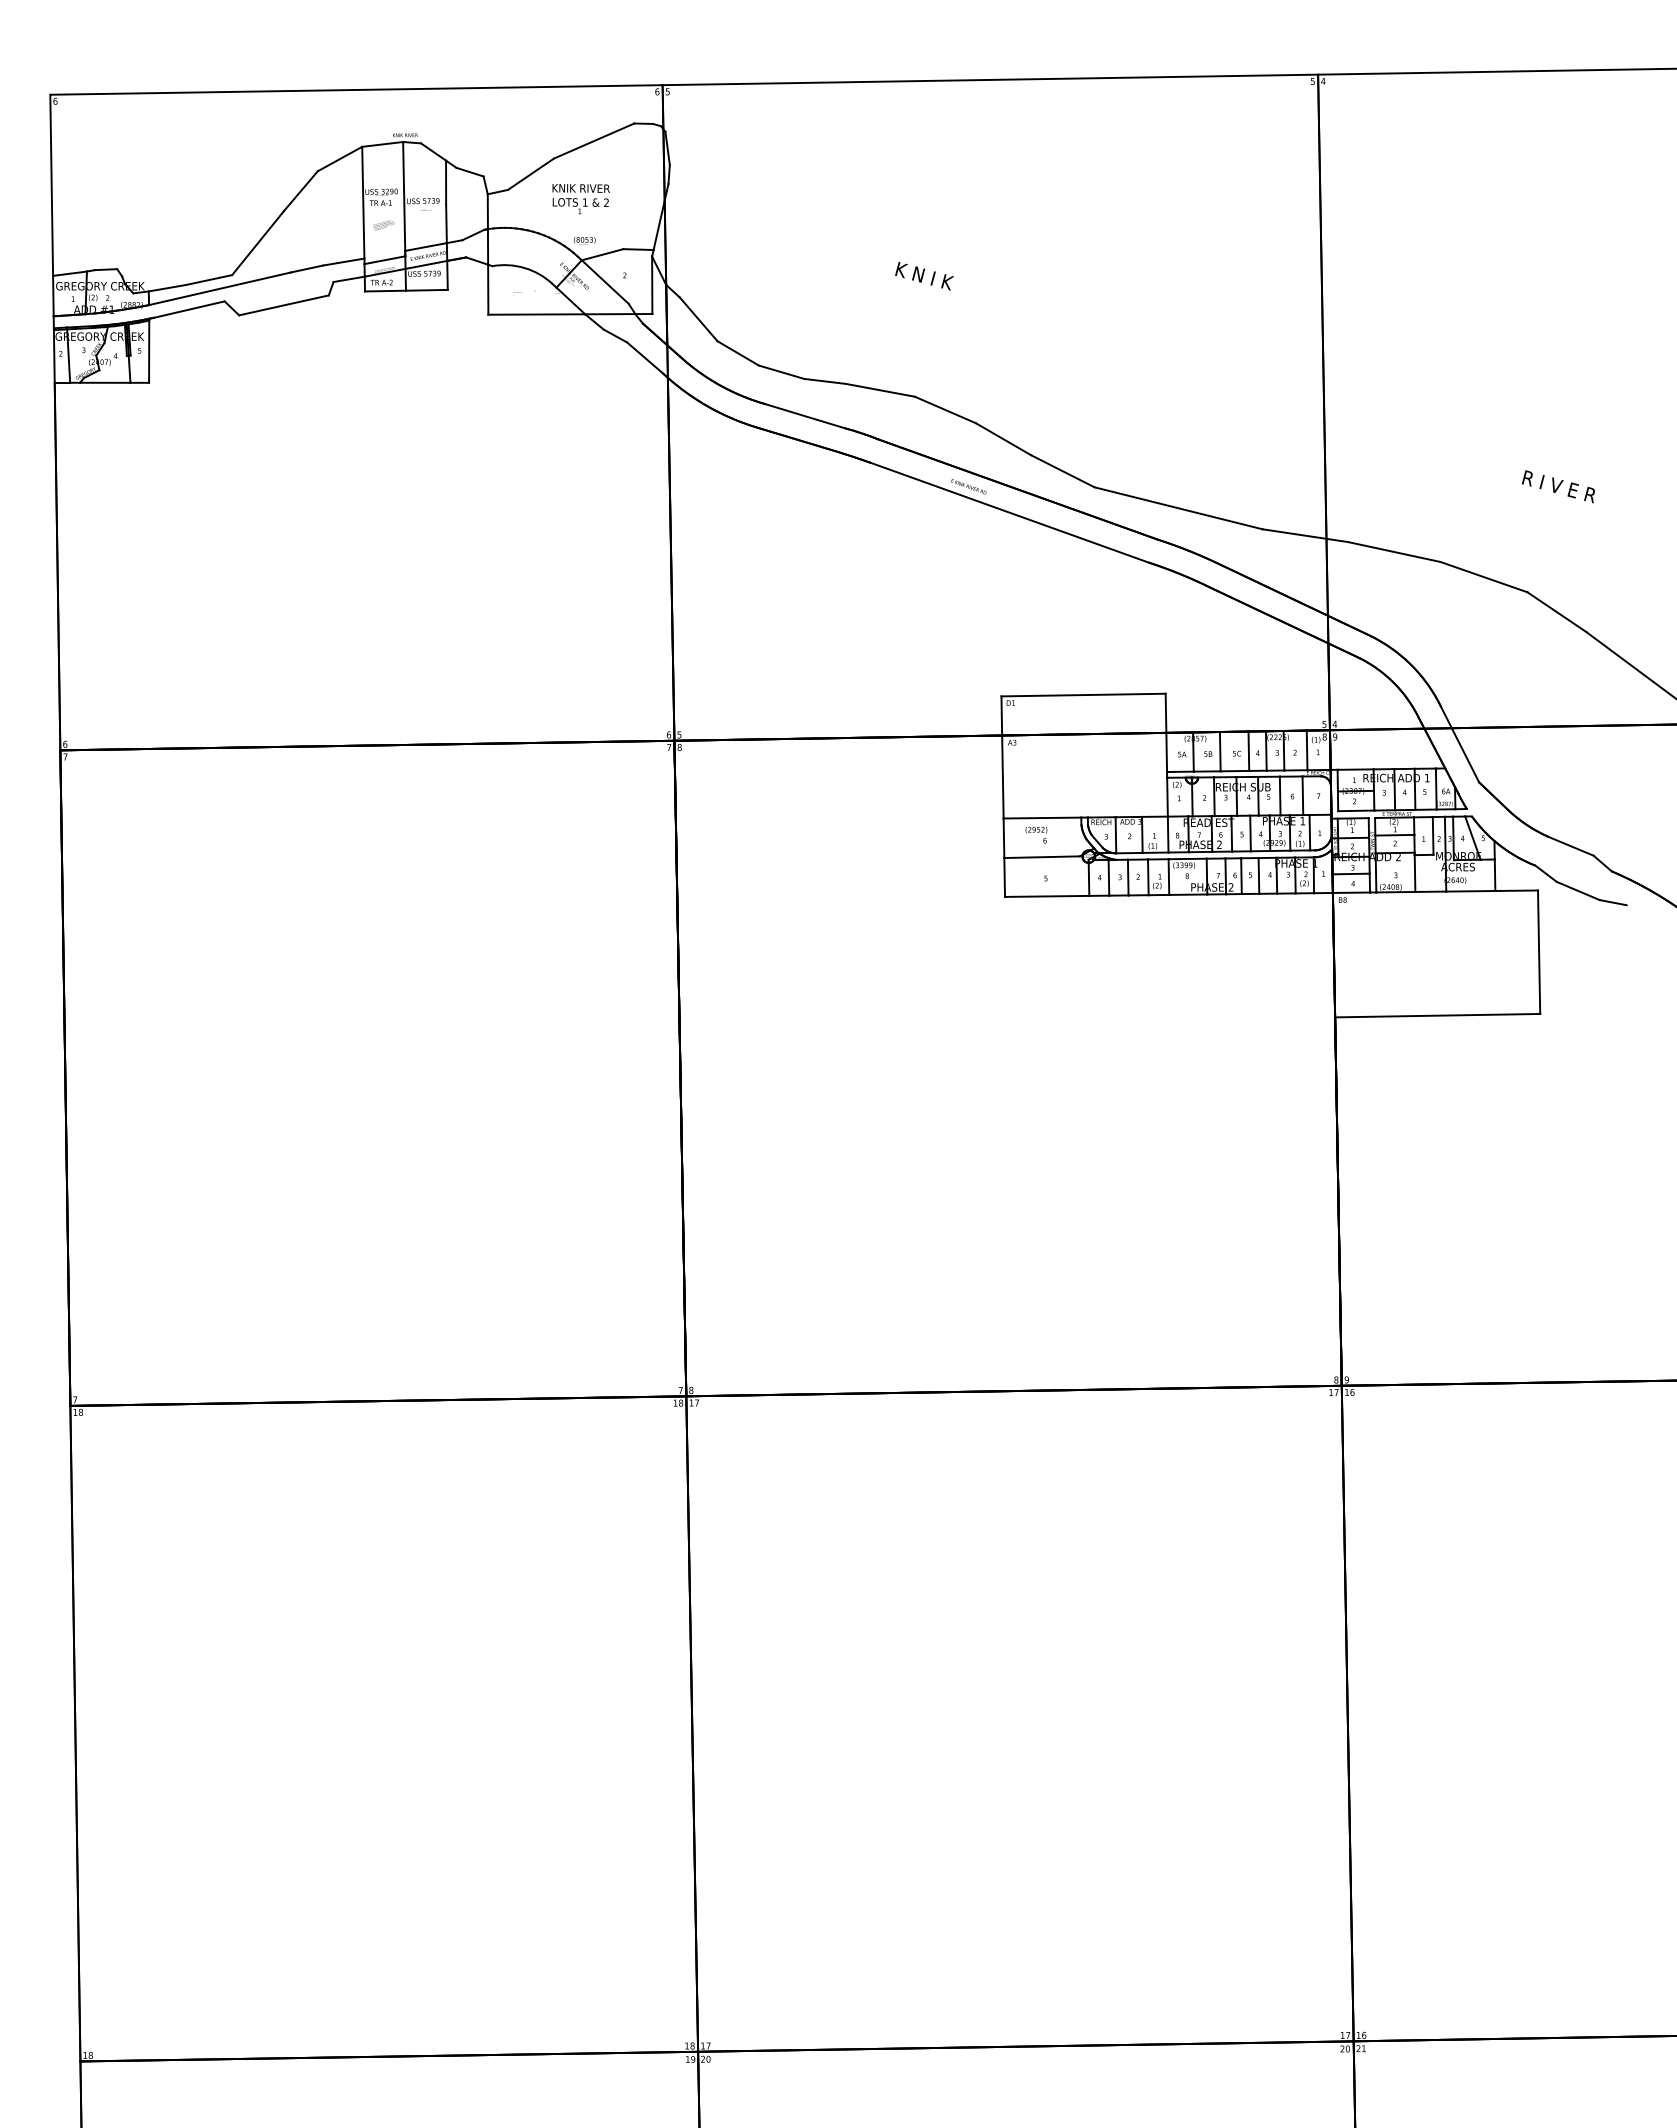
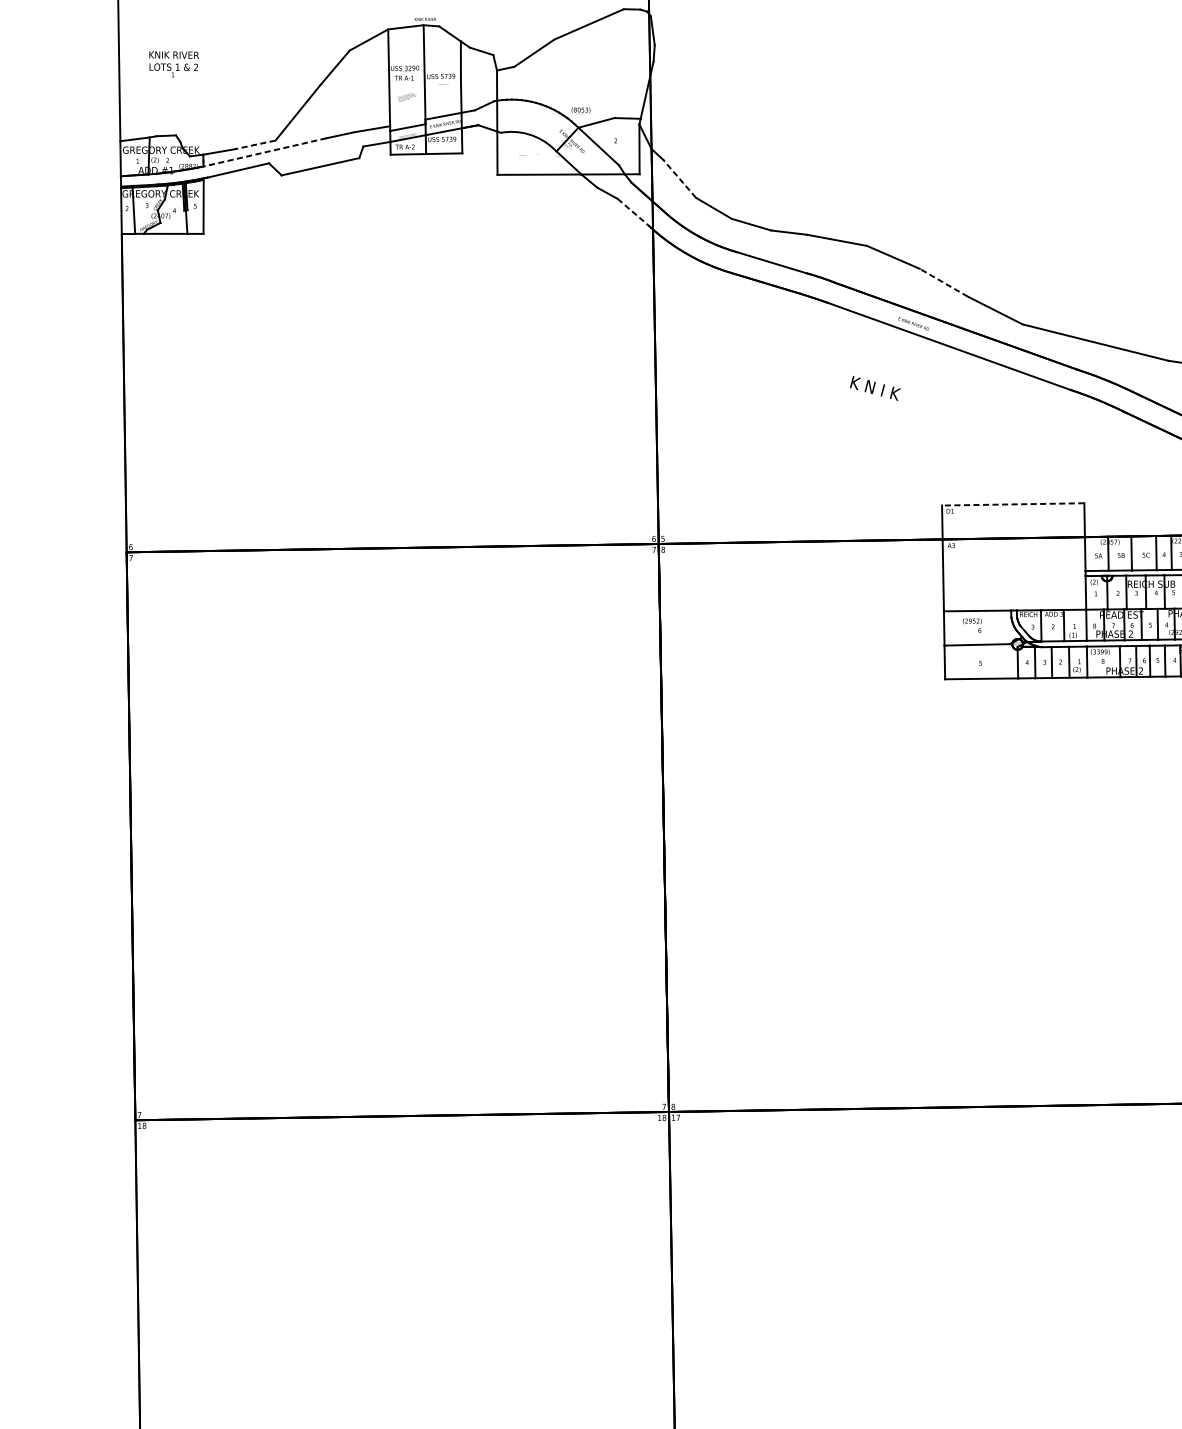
text: (580, 199) -> (173, 64), moved
text: (924, 276) -> (875, 388), moved
line: (208, 280) -> (255, 145), solid -> dashed
line: (219, 288) -> (264, 152), solid -> dashed
line: (698, 319) -> (679, 179), solid -> dashed
line: (645, 358) -> (633, 212), solid -> dashed
line: (1003, 439) -> (943, 282), solid -> dashed
line: (1083, 695) -> (1013, 504), solid -> dashed

